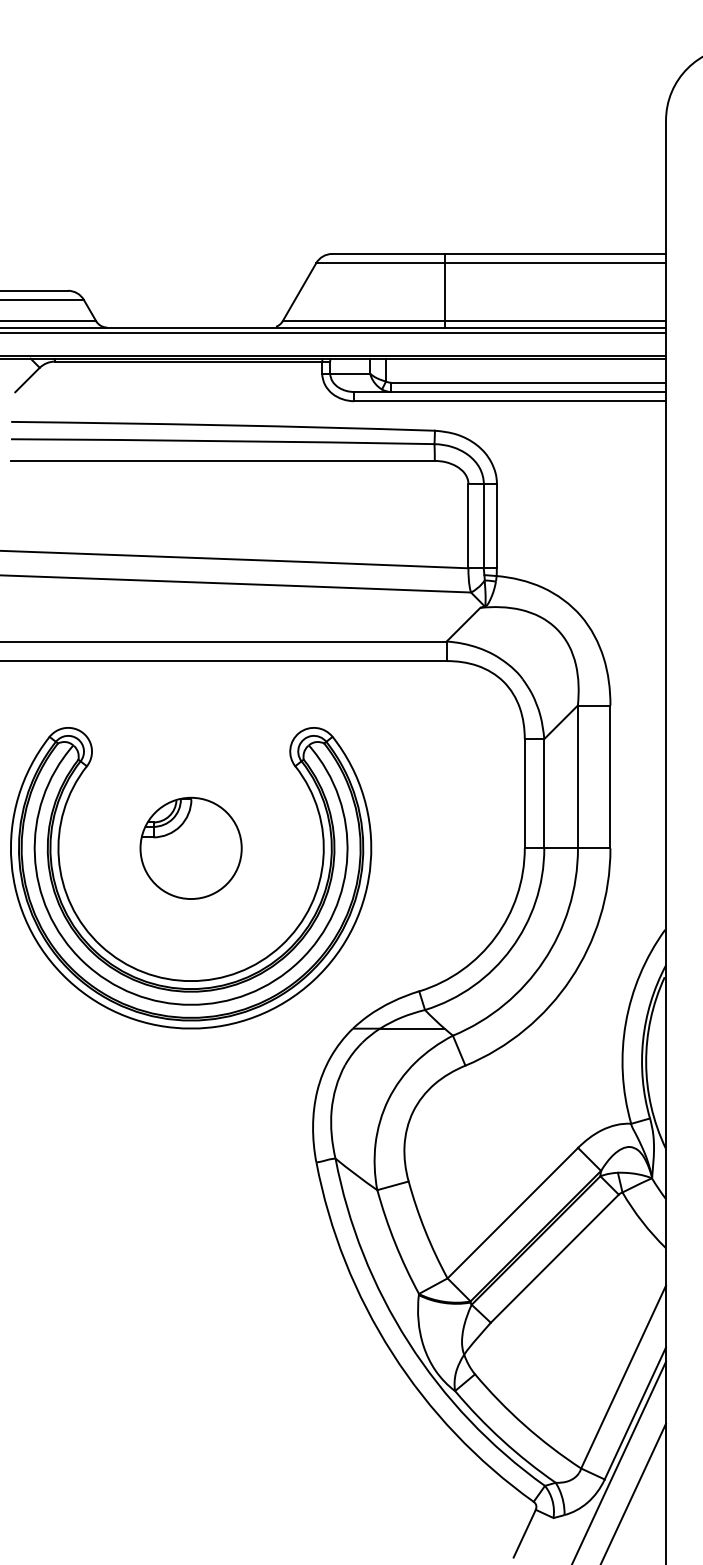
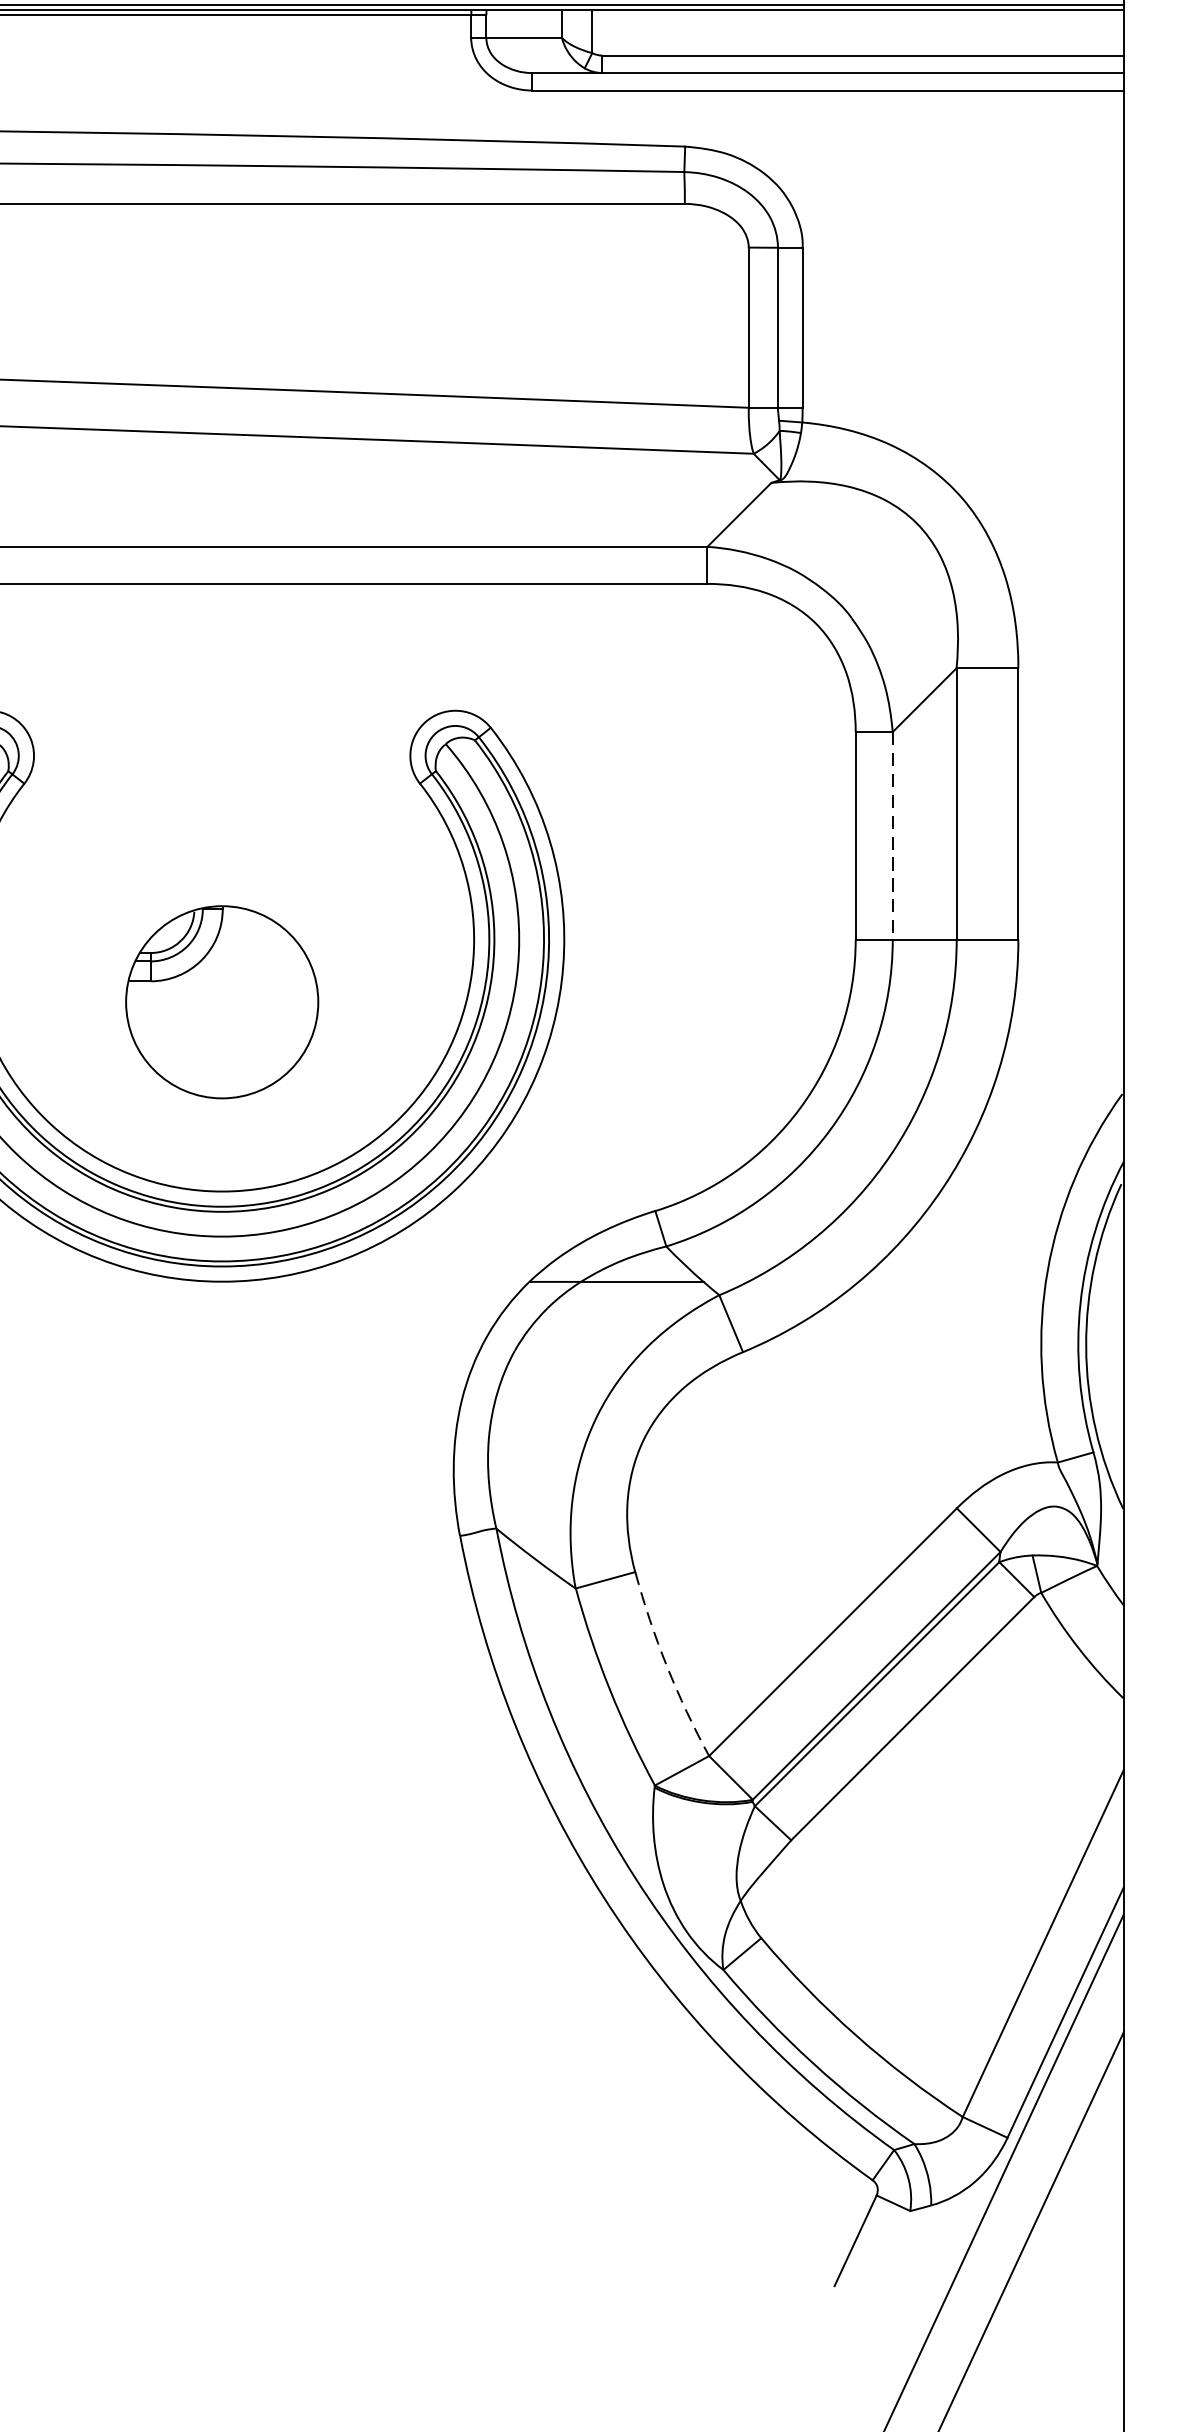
line: (544, 793) -> (893, 835), solid -> dashed
part: (190, 847) -> (221, 1000), moved
arc: (425, 1231) -> (667, 1666), solid -> dashed

